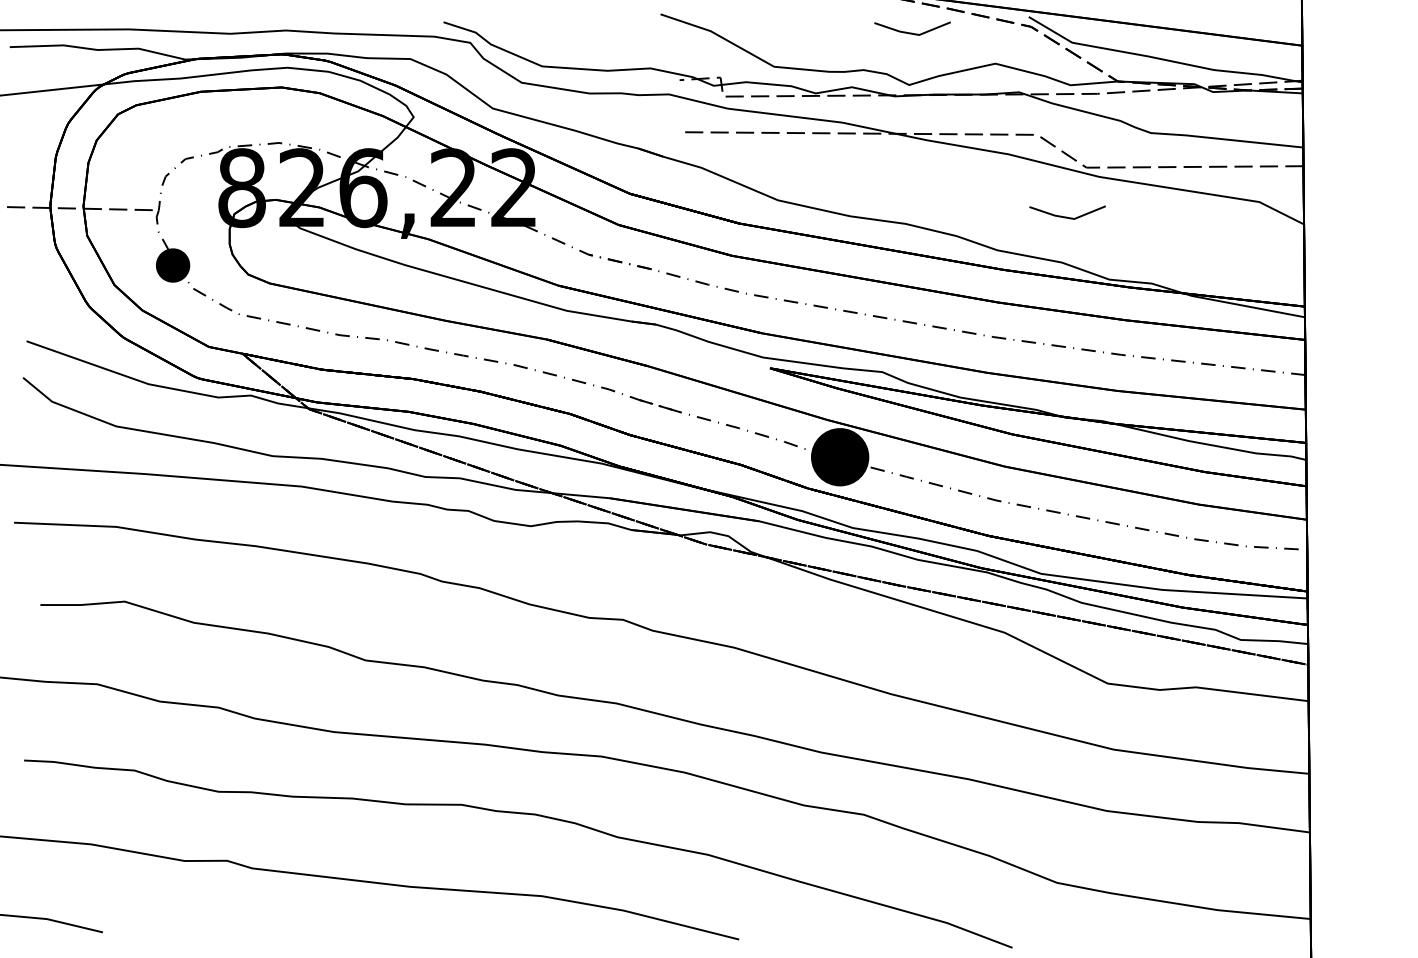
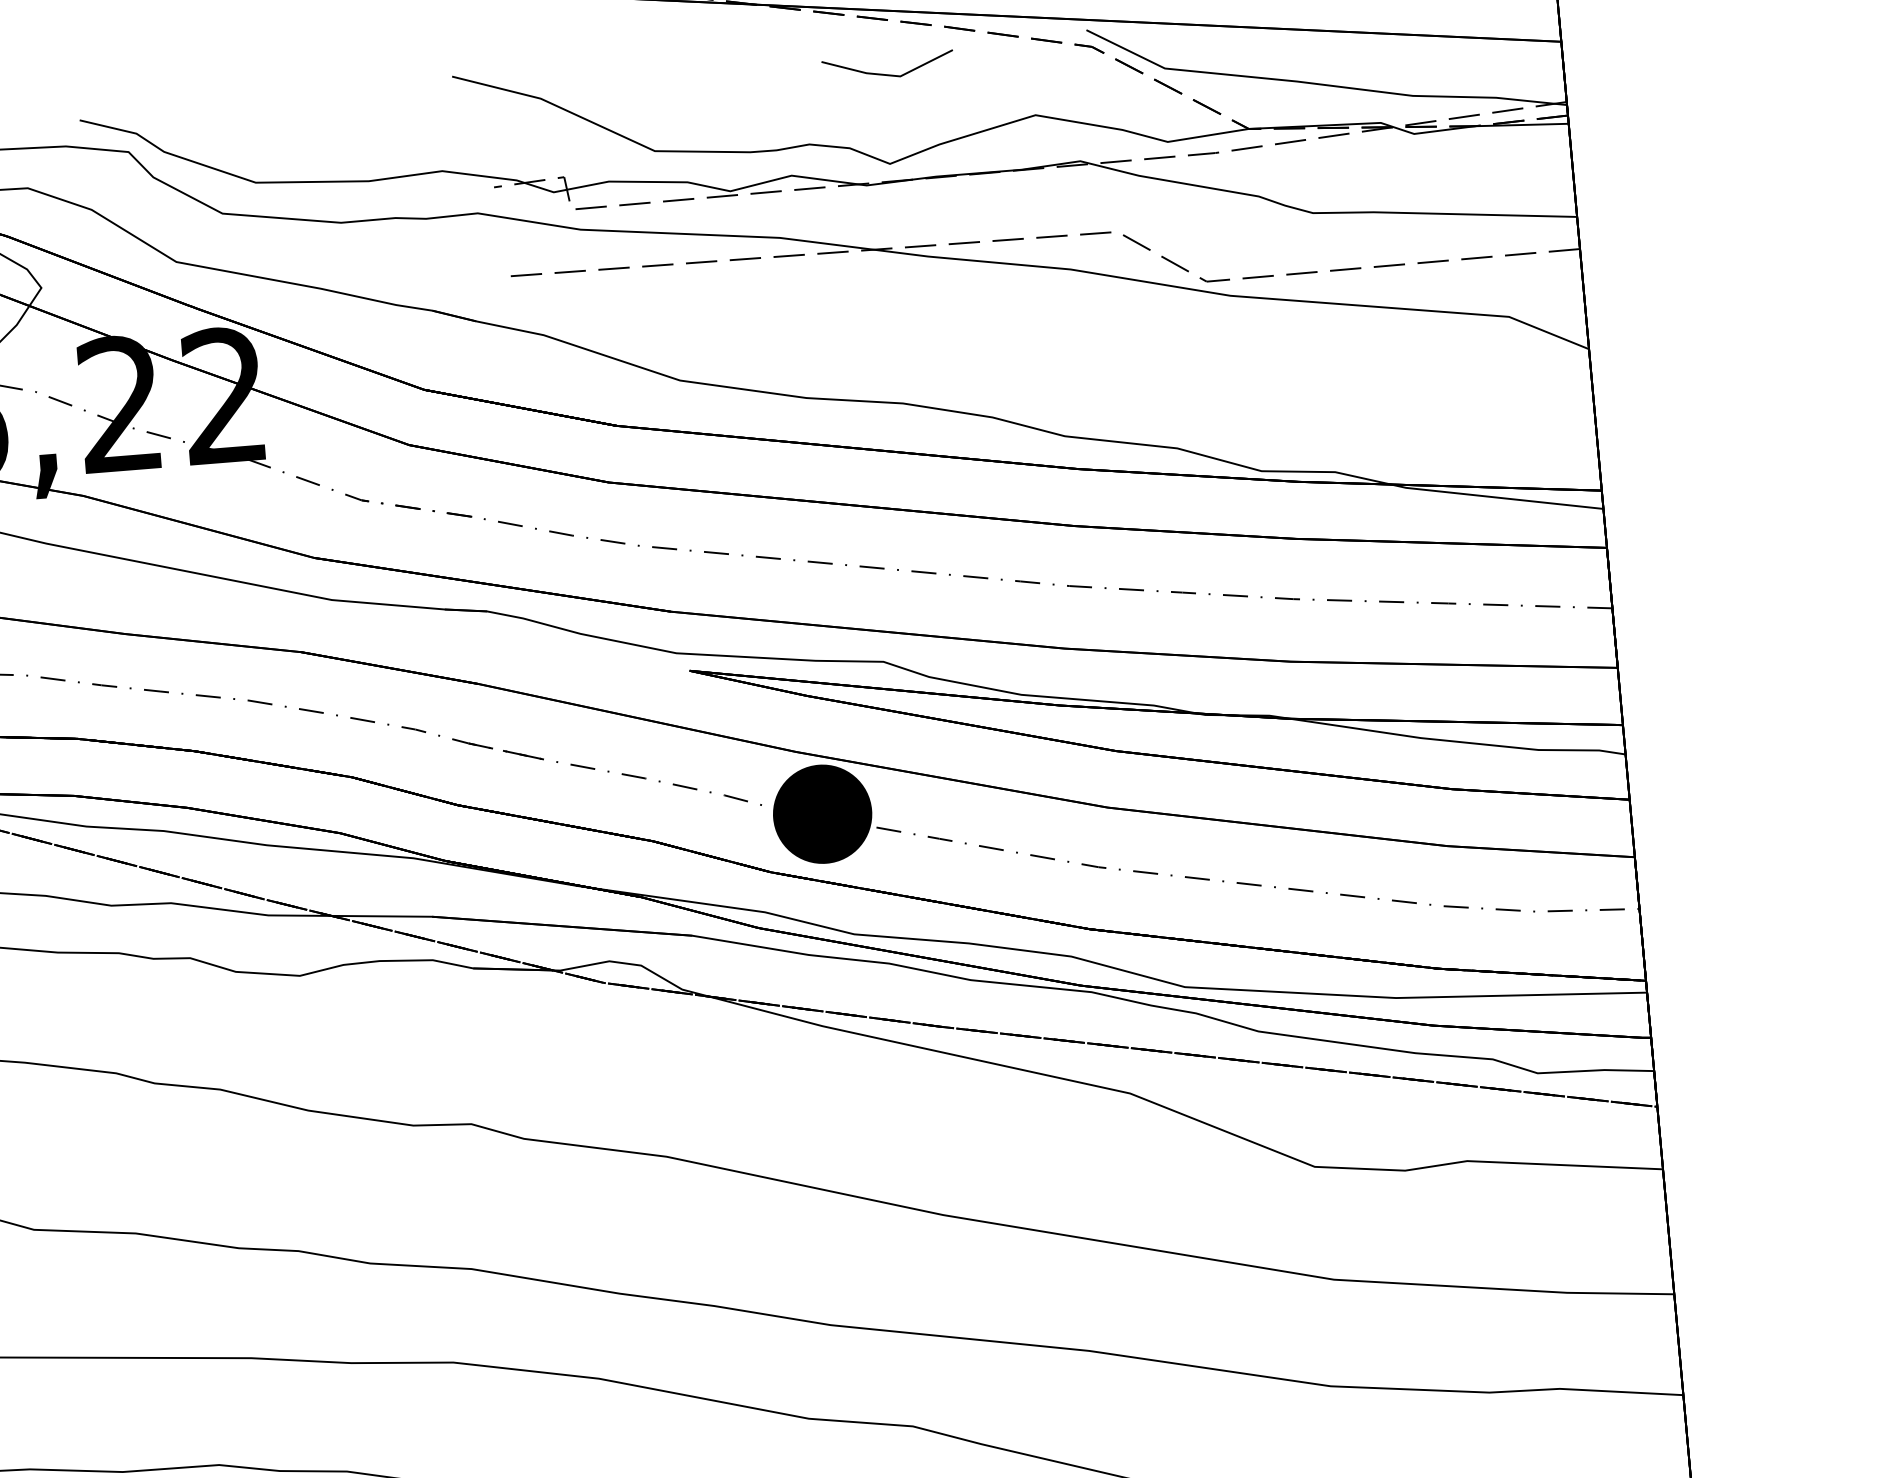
line: (1067, 216) -> (1180, 368), removed

